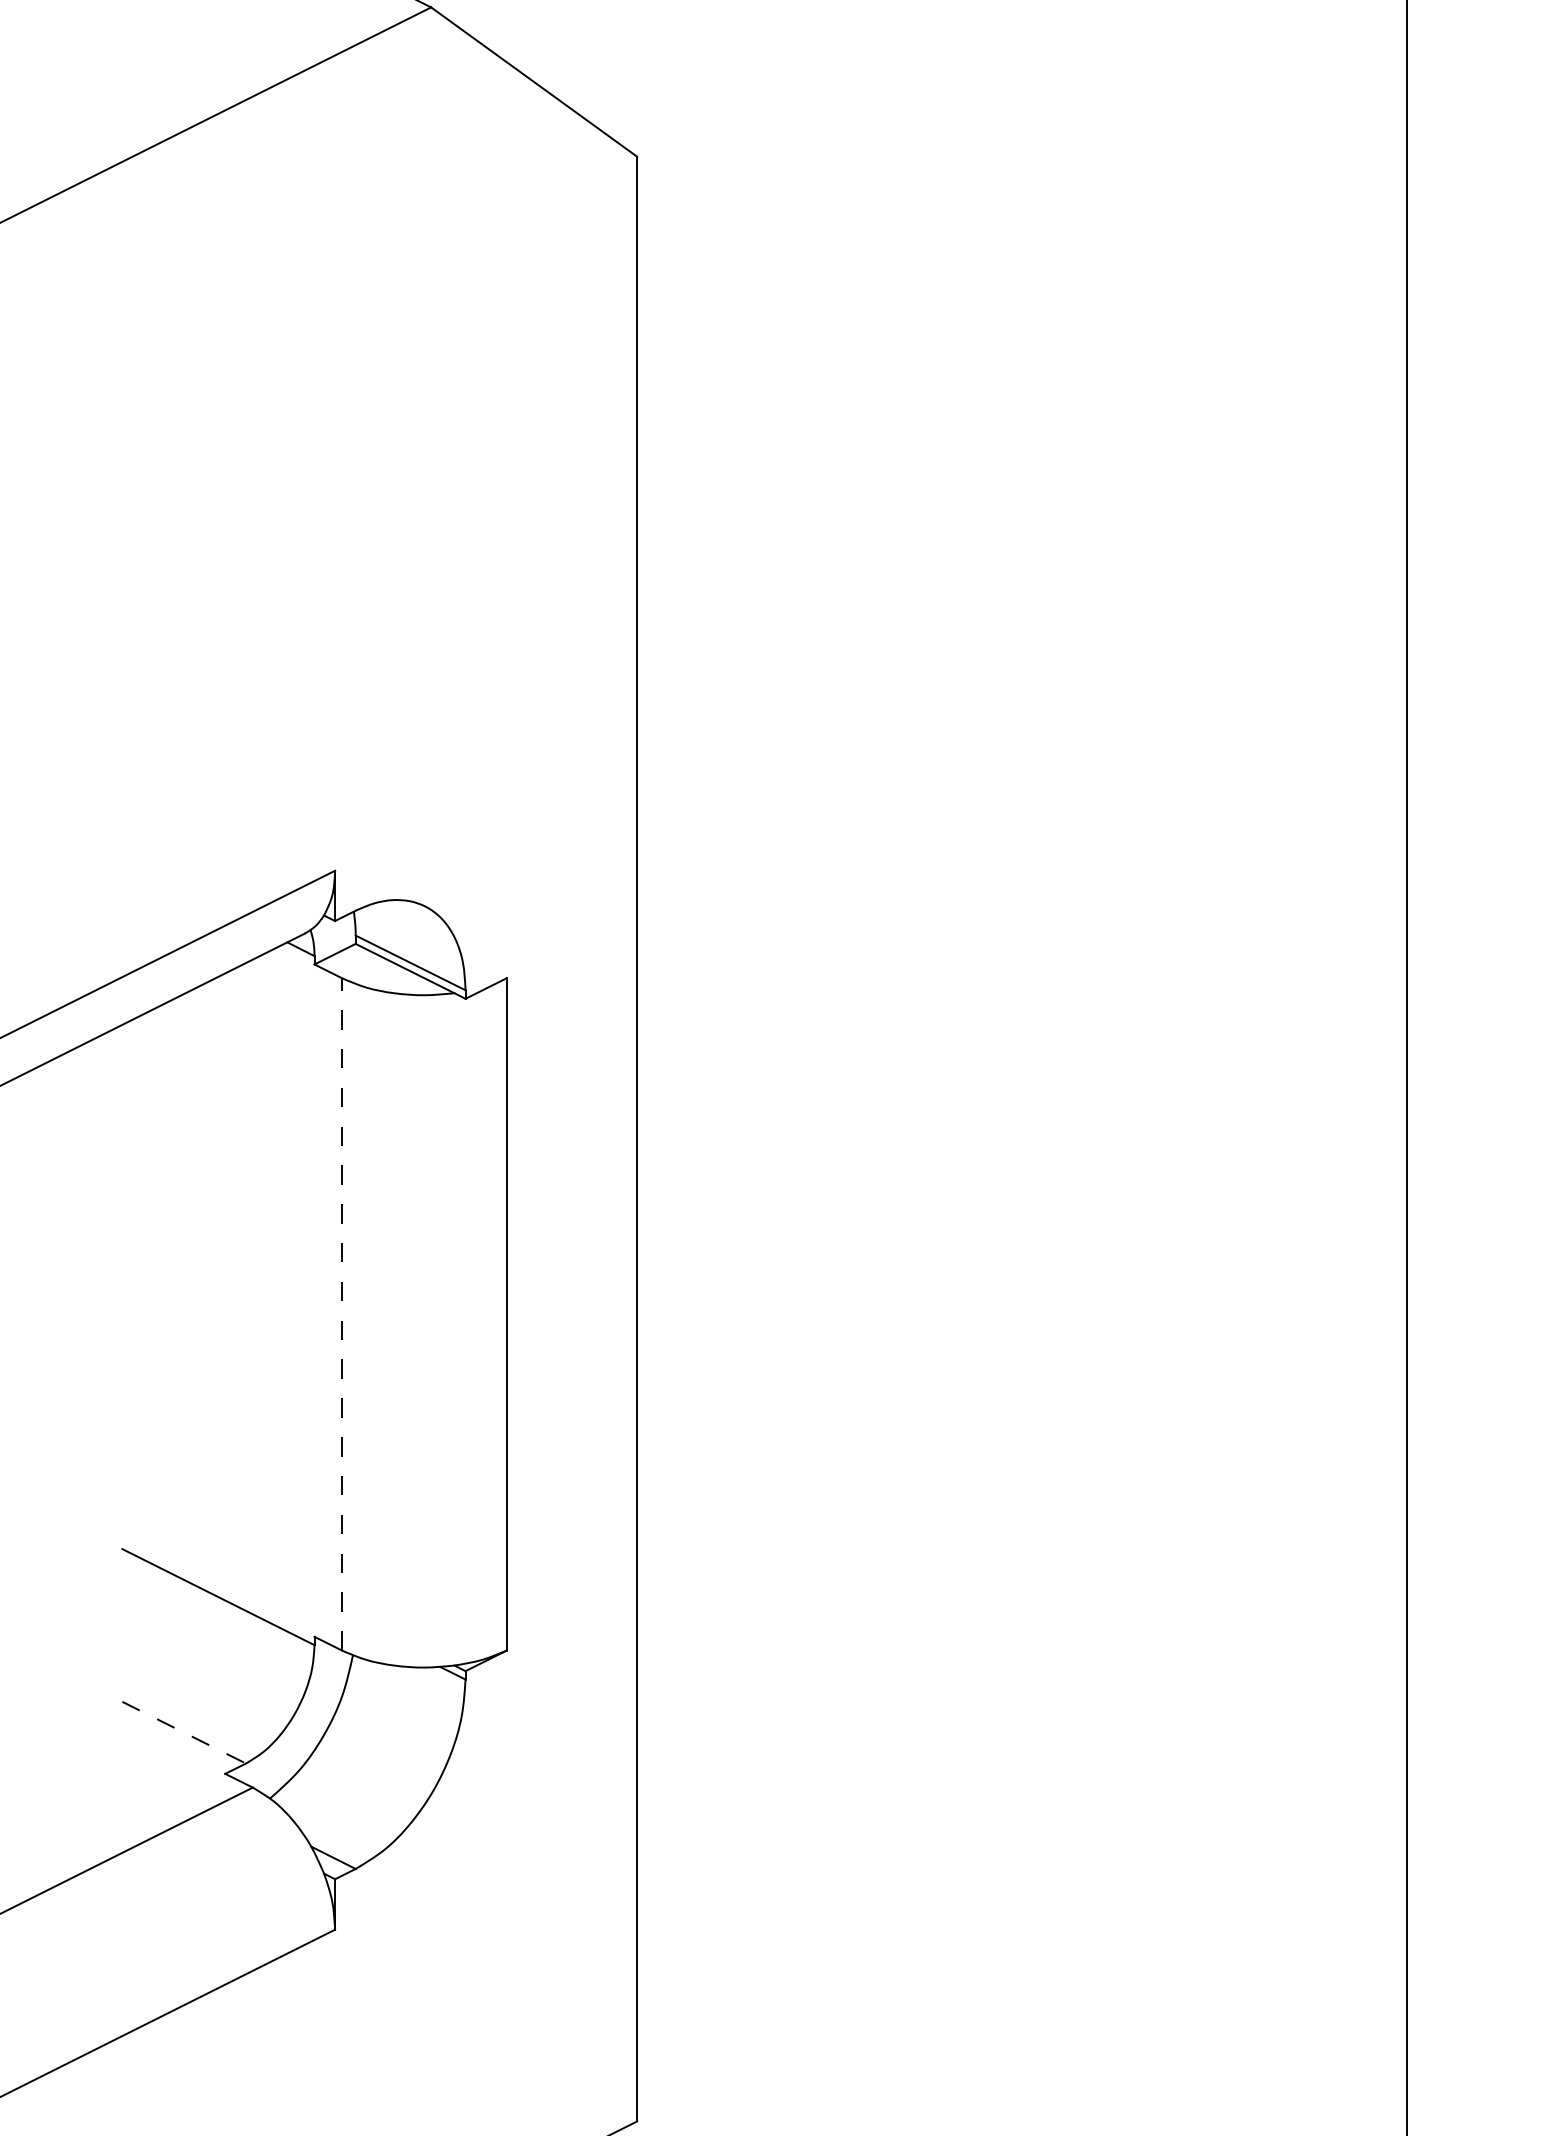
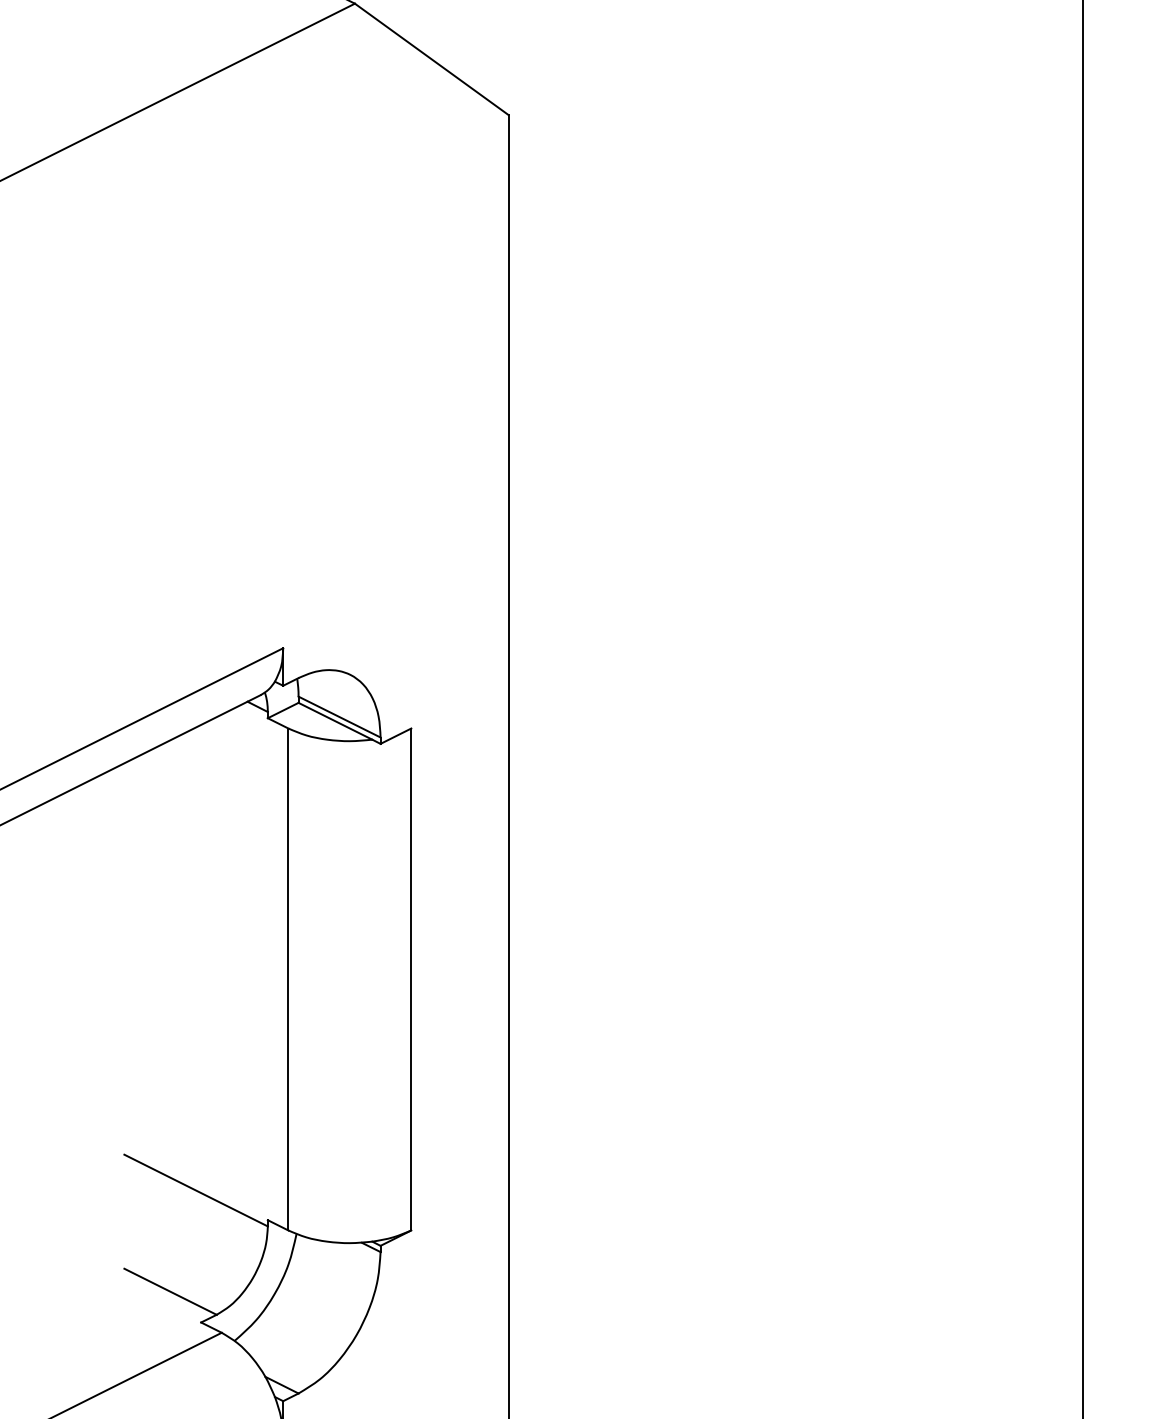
line: (342, 1313) -> (288, 978), dashed -> solid
line: (184, 1732) -> (170, 1291), dashed -> solid

